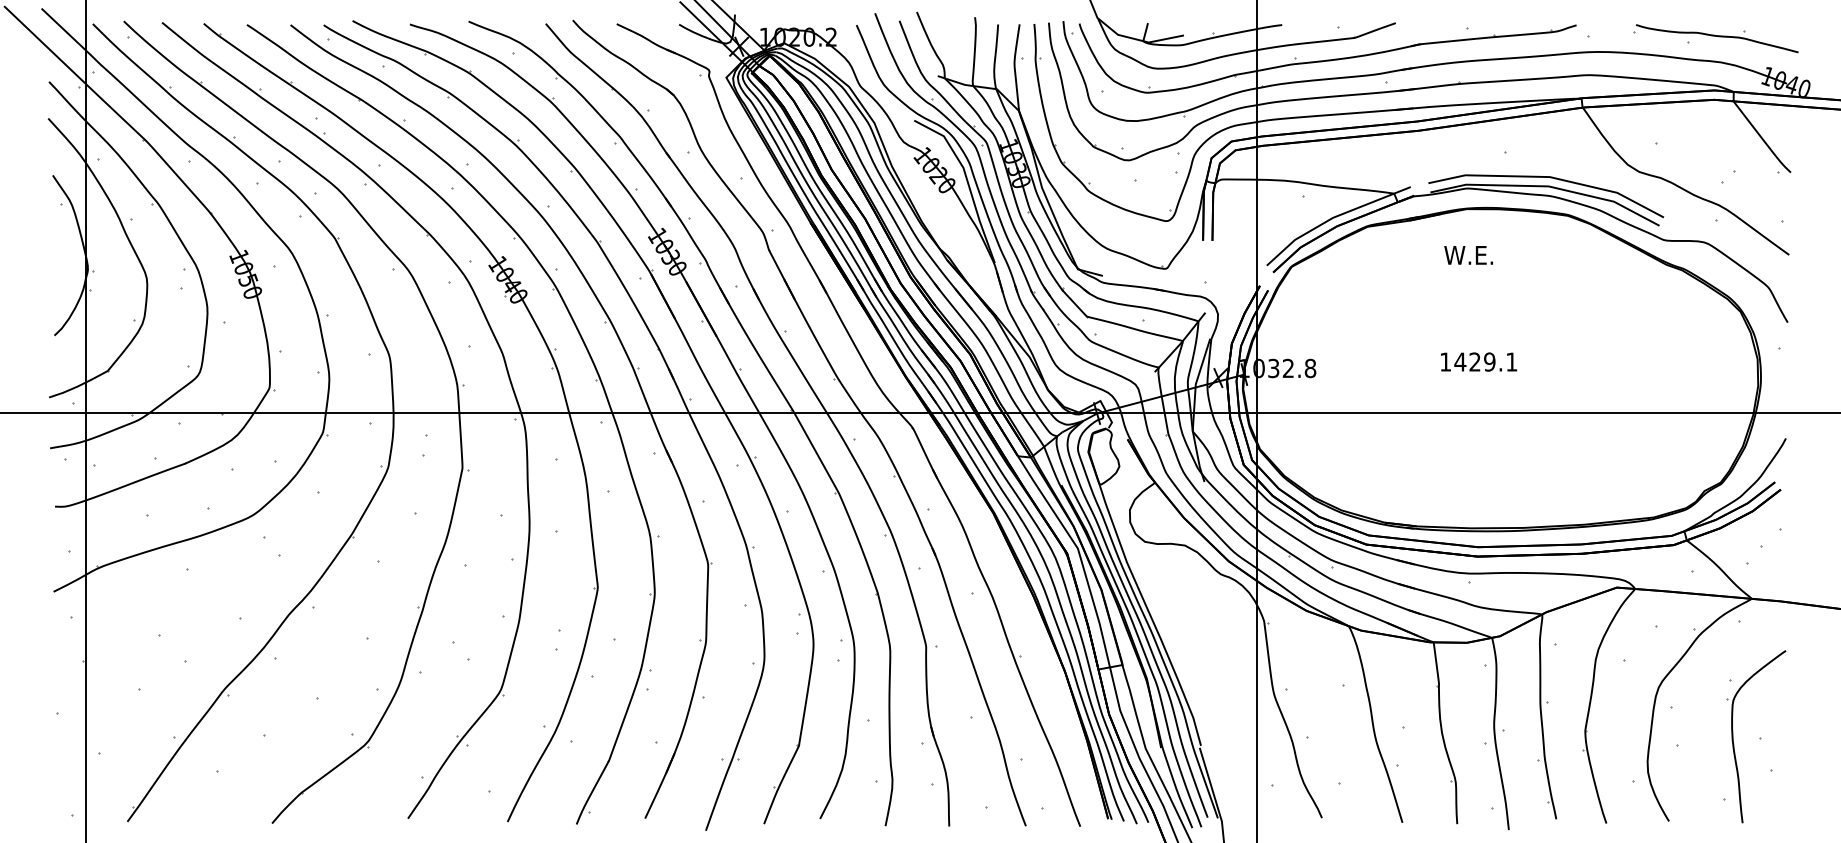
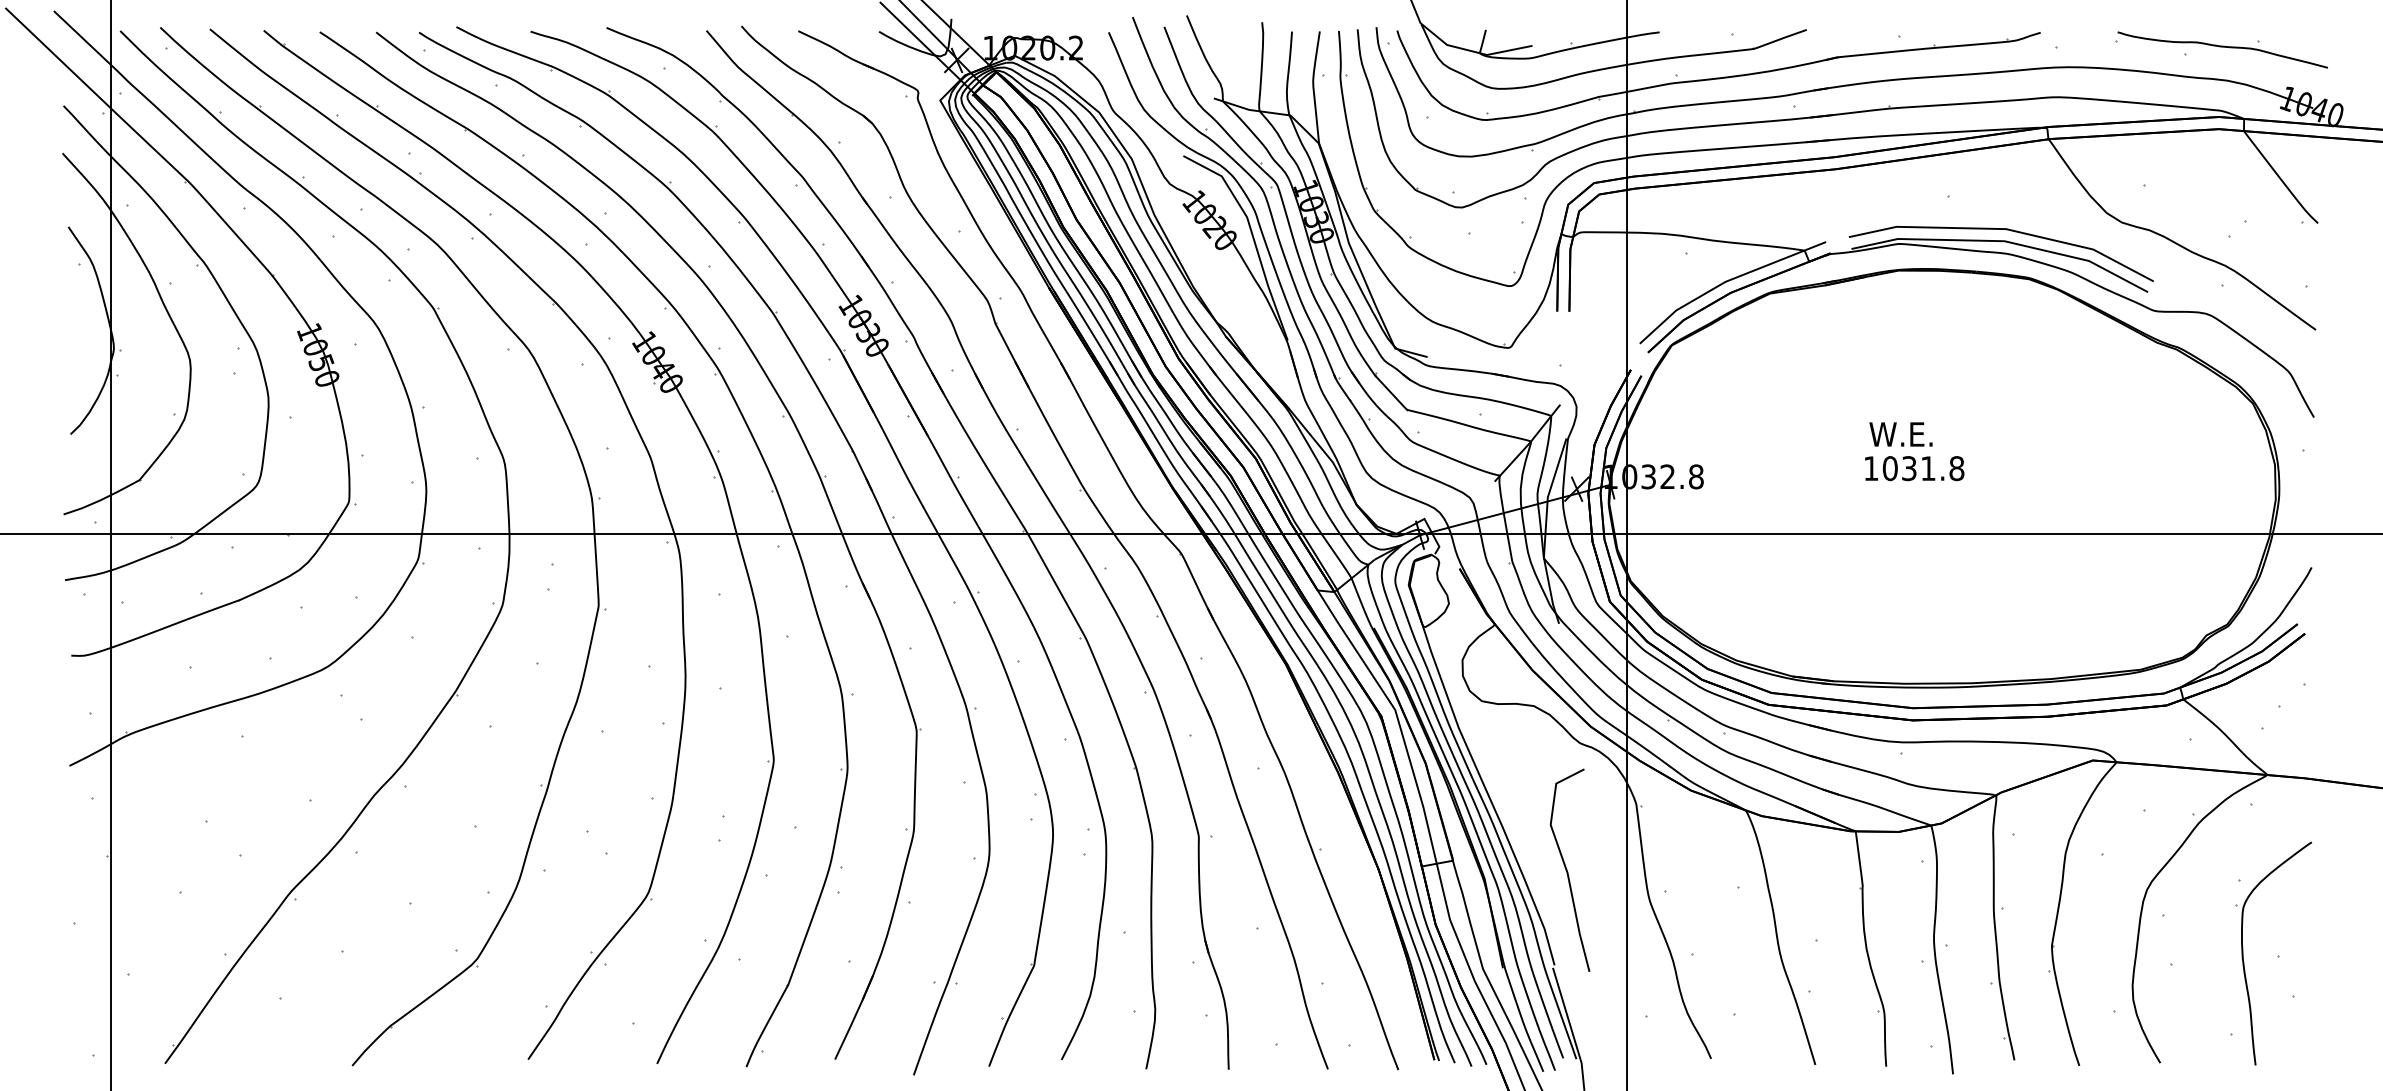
text: (1468, 255) -> (1900, 434), moved
text: (1486, 362) -> (1923, 468), 1429.1 -> 1031.8
curve: (1210, 671) -> (1567, 869), added

